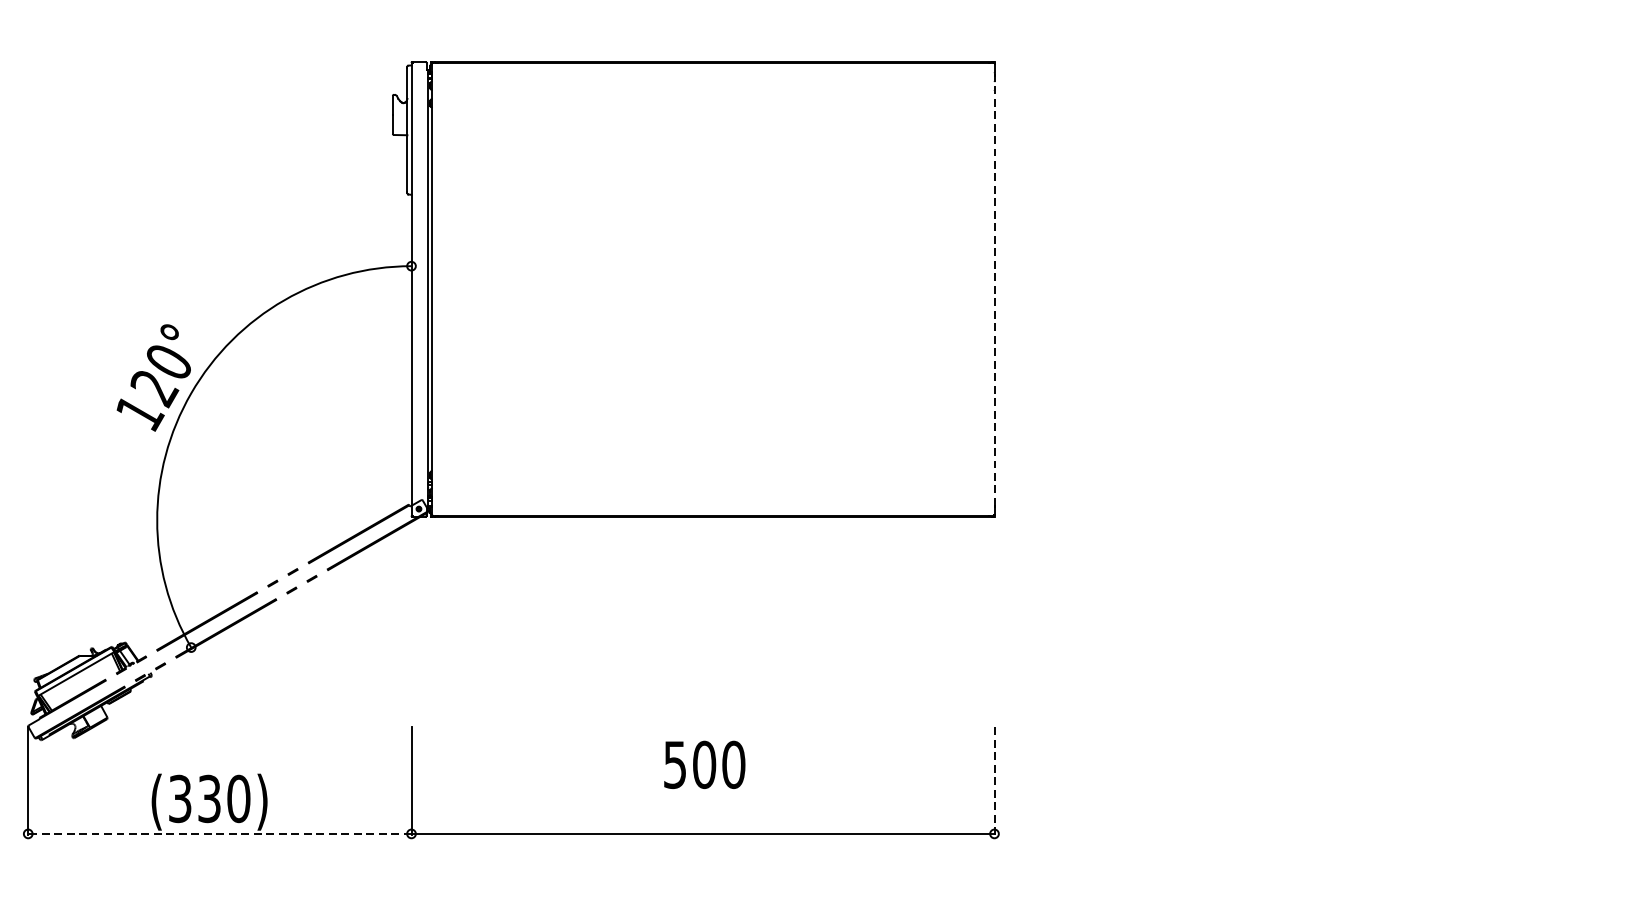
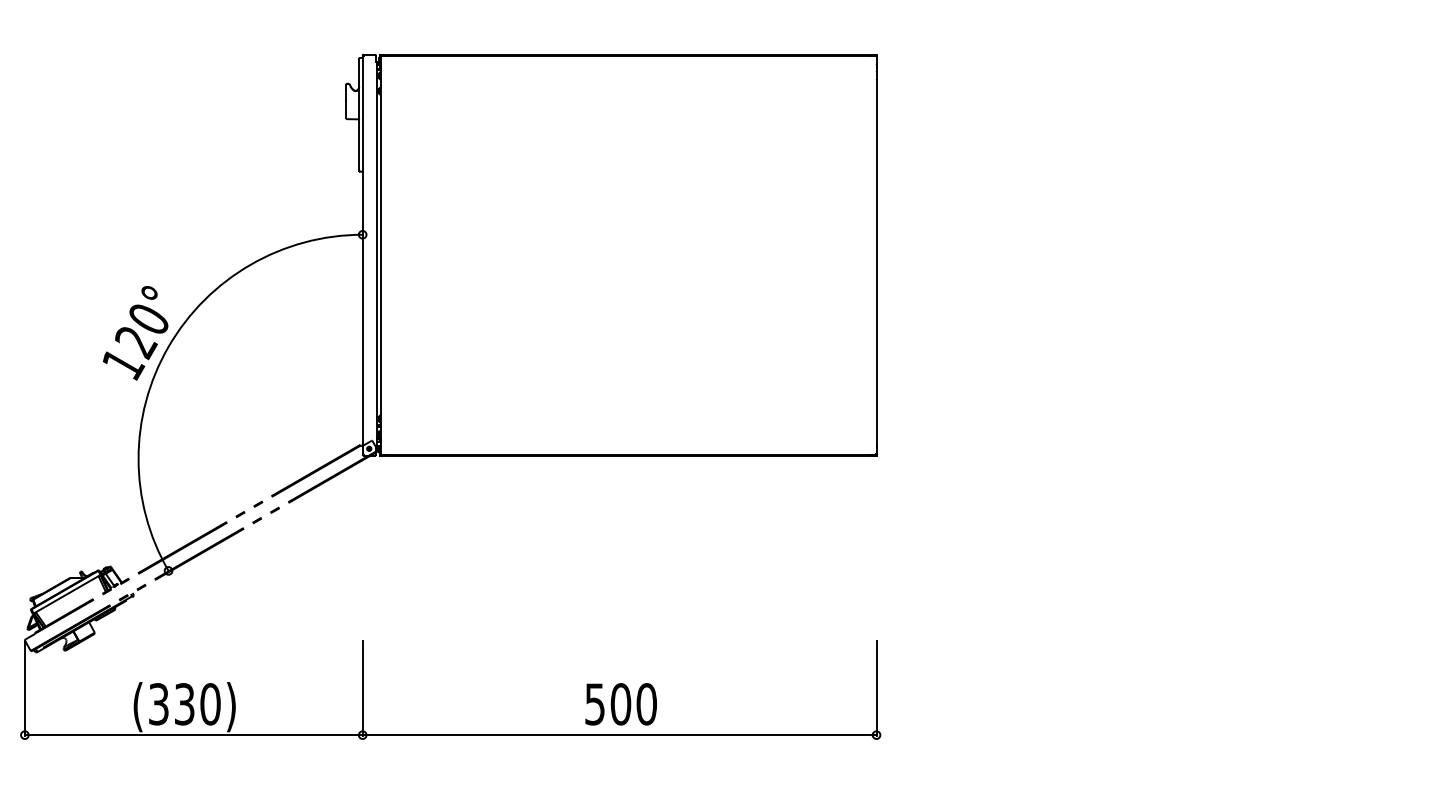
line: (994, 290) -> (876, 256), dashed -> solid
text: (704, 765) -> (620, 704), moved
line: (994, 782) -> (876, 689), dashed -> solid
line: (219, 834) -> (193, 735), dashed -> solid

